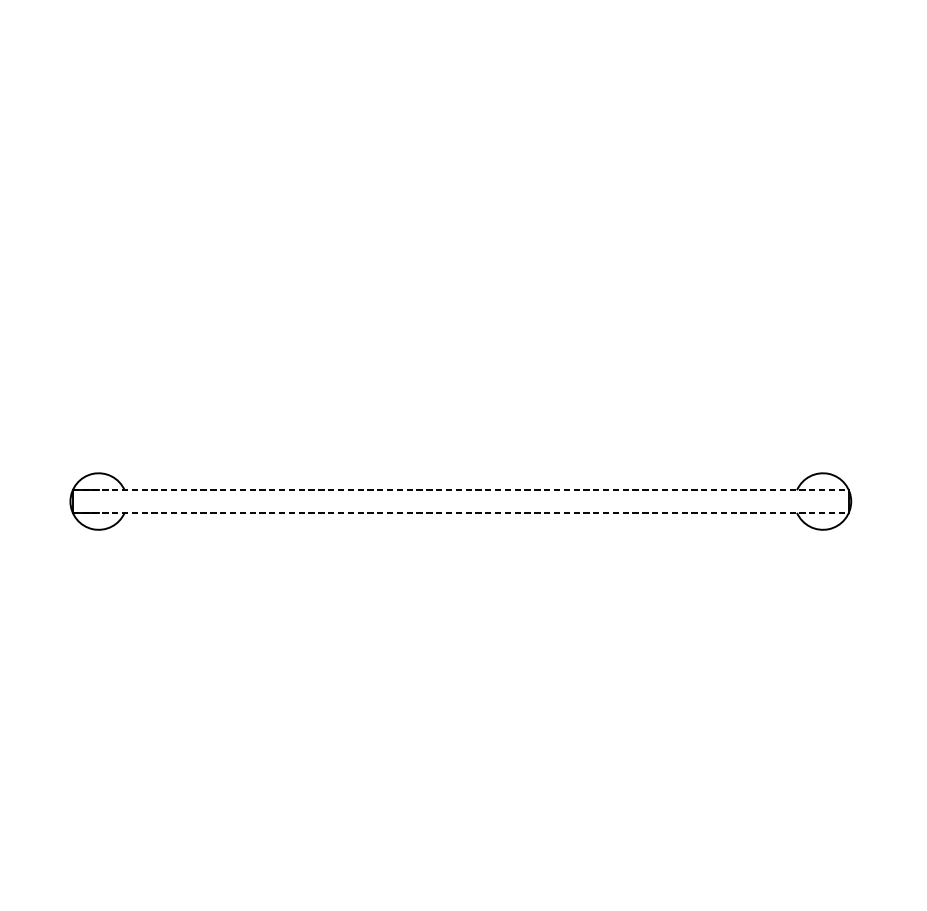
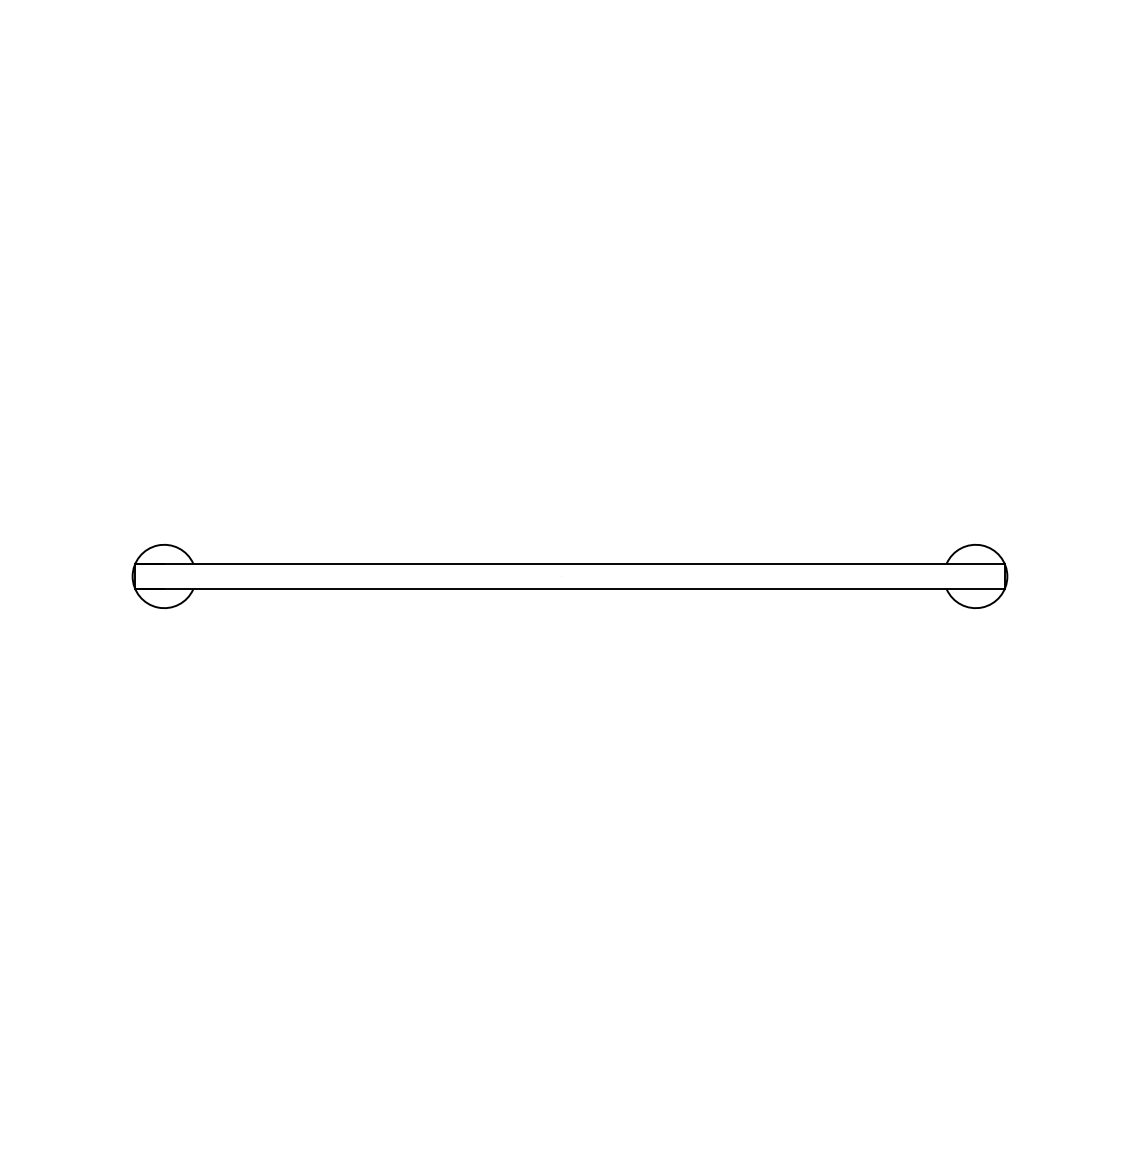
line: (461, 489) -> (570, 563), dashed -> solid
line: (461, 513) -> (570, 589), dashed -> solid

